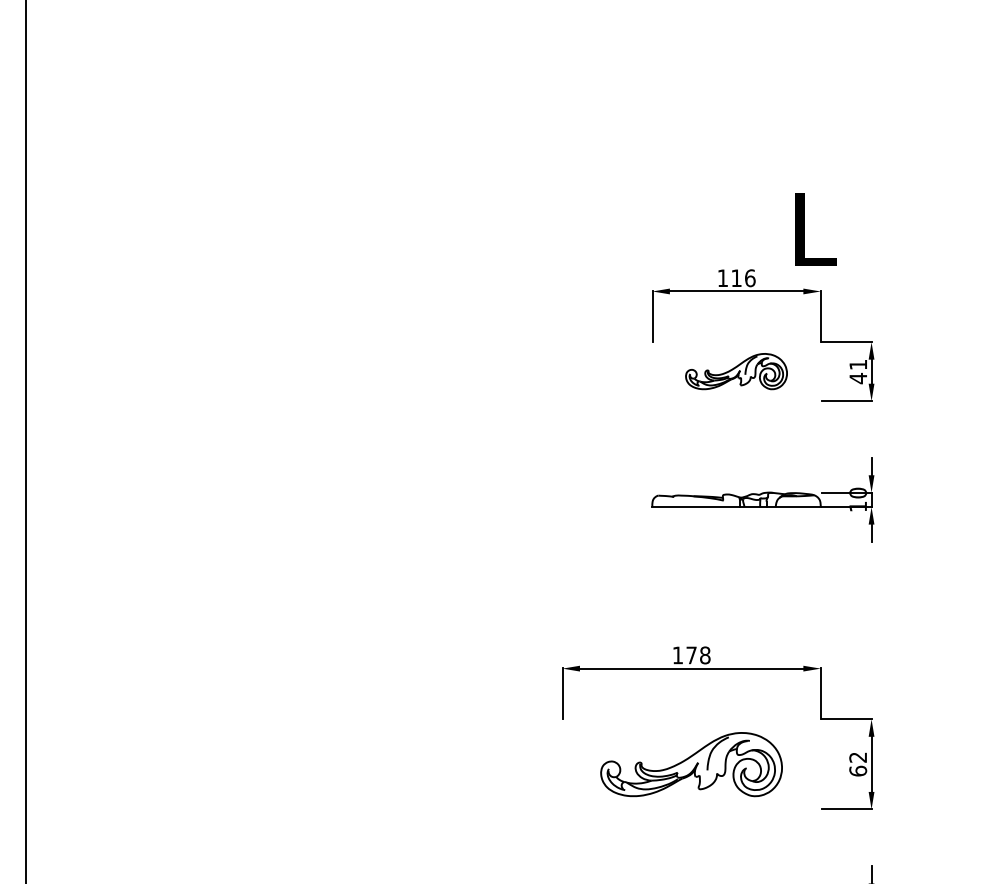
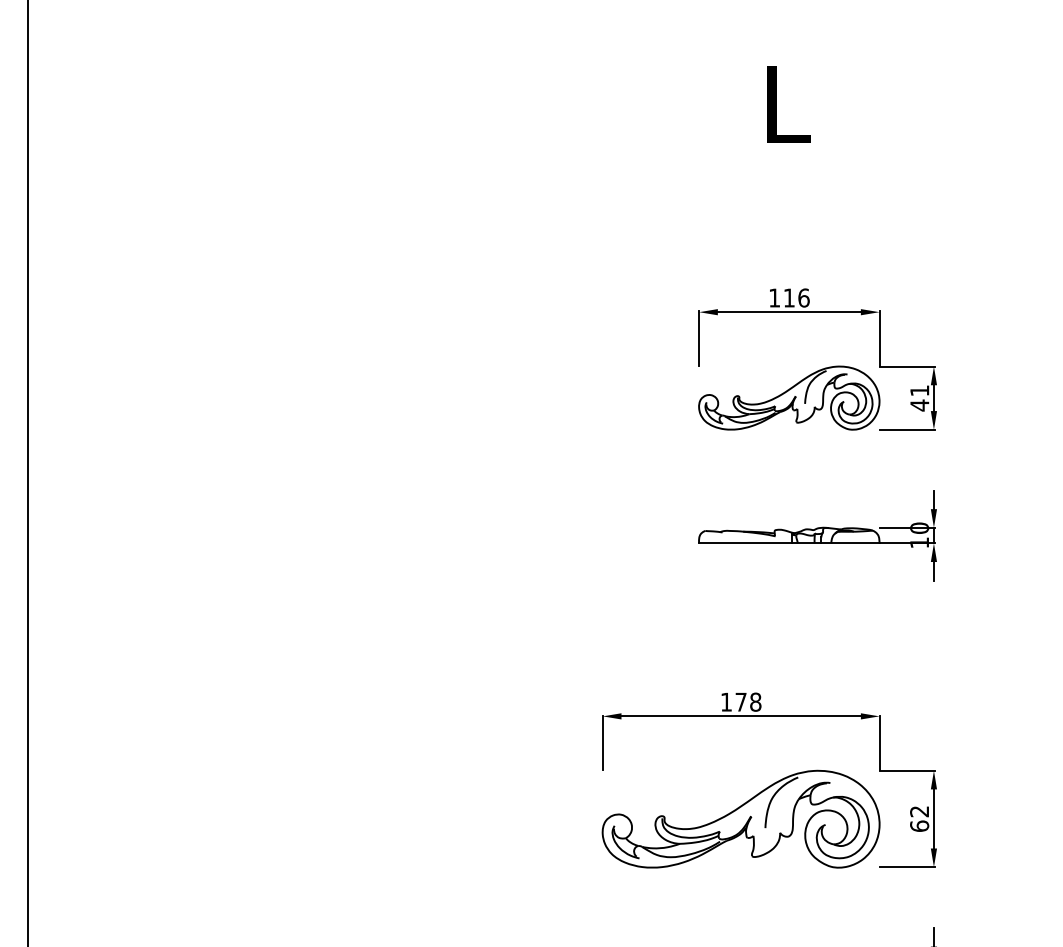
text: (815, 229) -> (788, 104), moved
part: (736, 371) -> (789, 397), size x1.67
part: (691, 764) -> (740, 819), size x1.43

